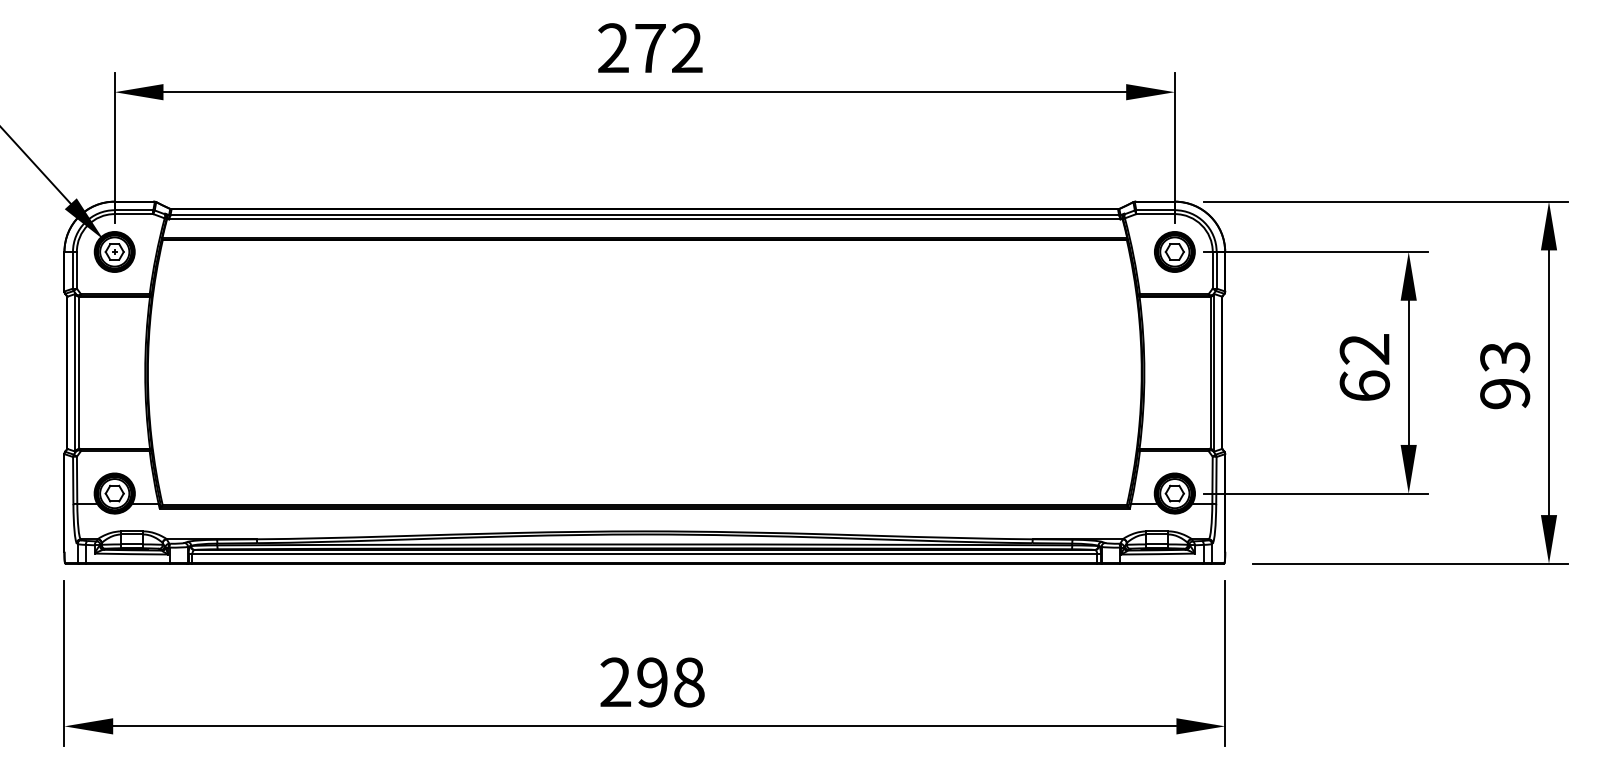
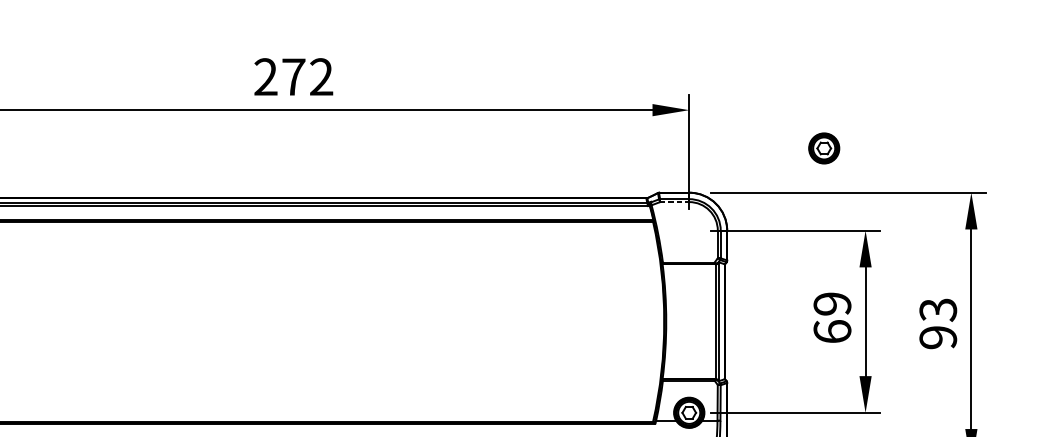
line: (1156, 214) -> (675, 202), solid -> dashed
part: (1174, 251) -> (823, 148), moved
text: (1365, 349) -> (832, 304), 62 -> 69

